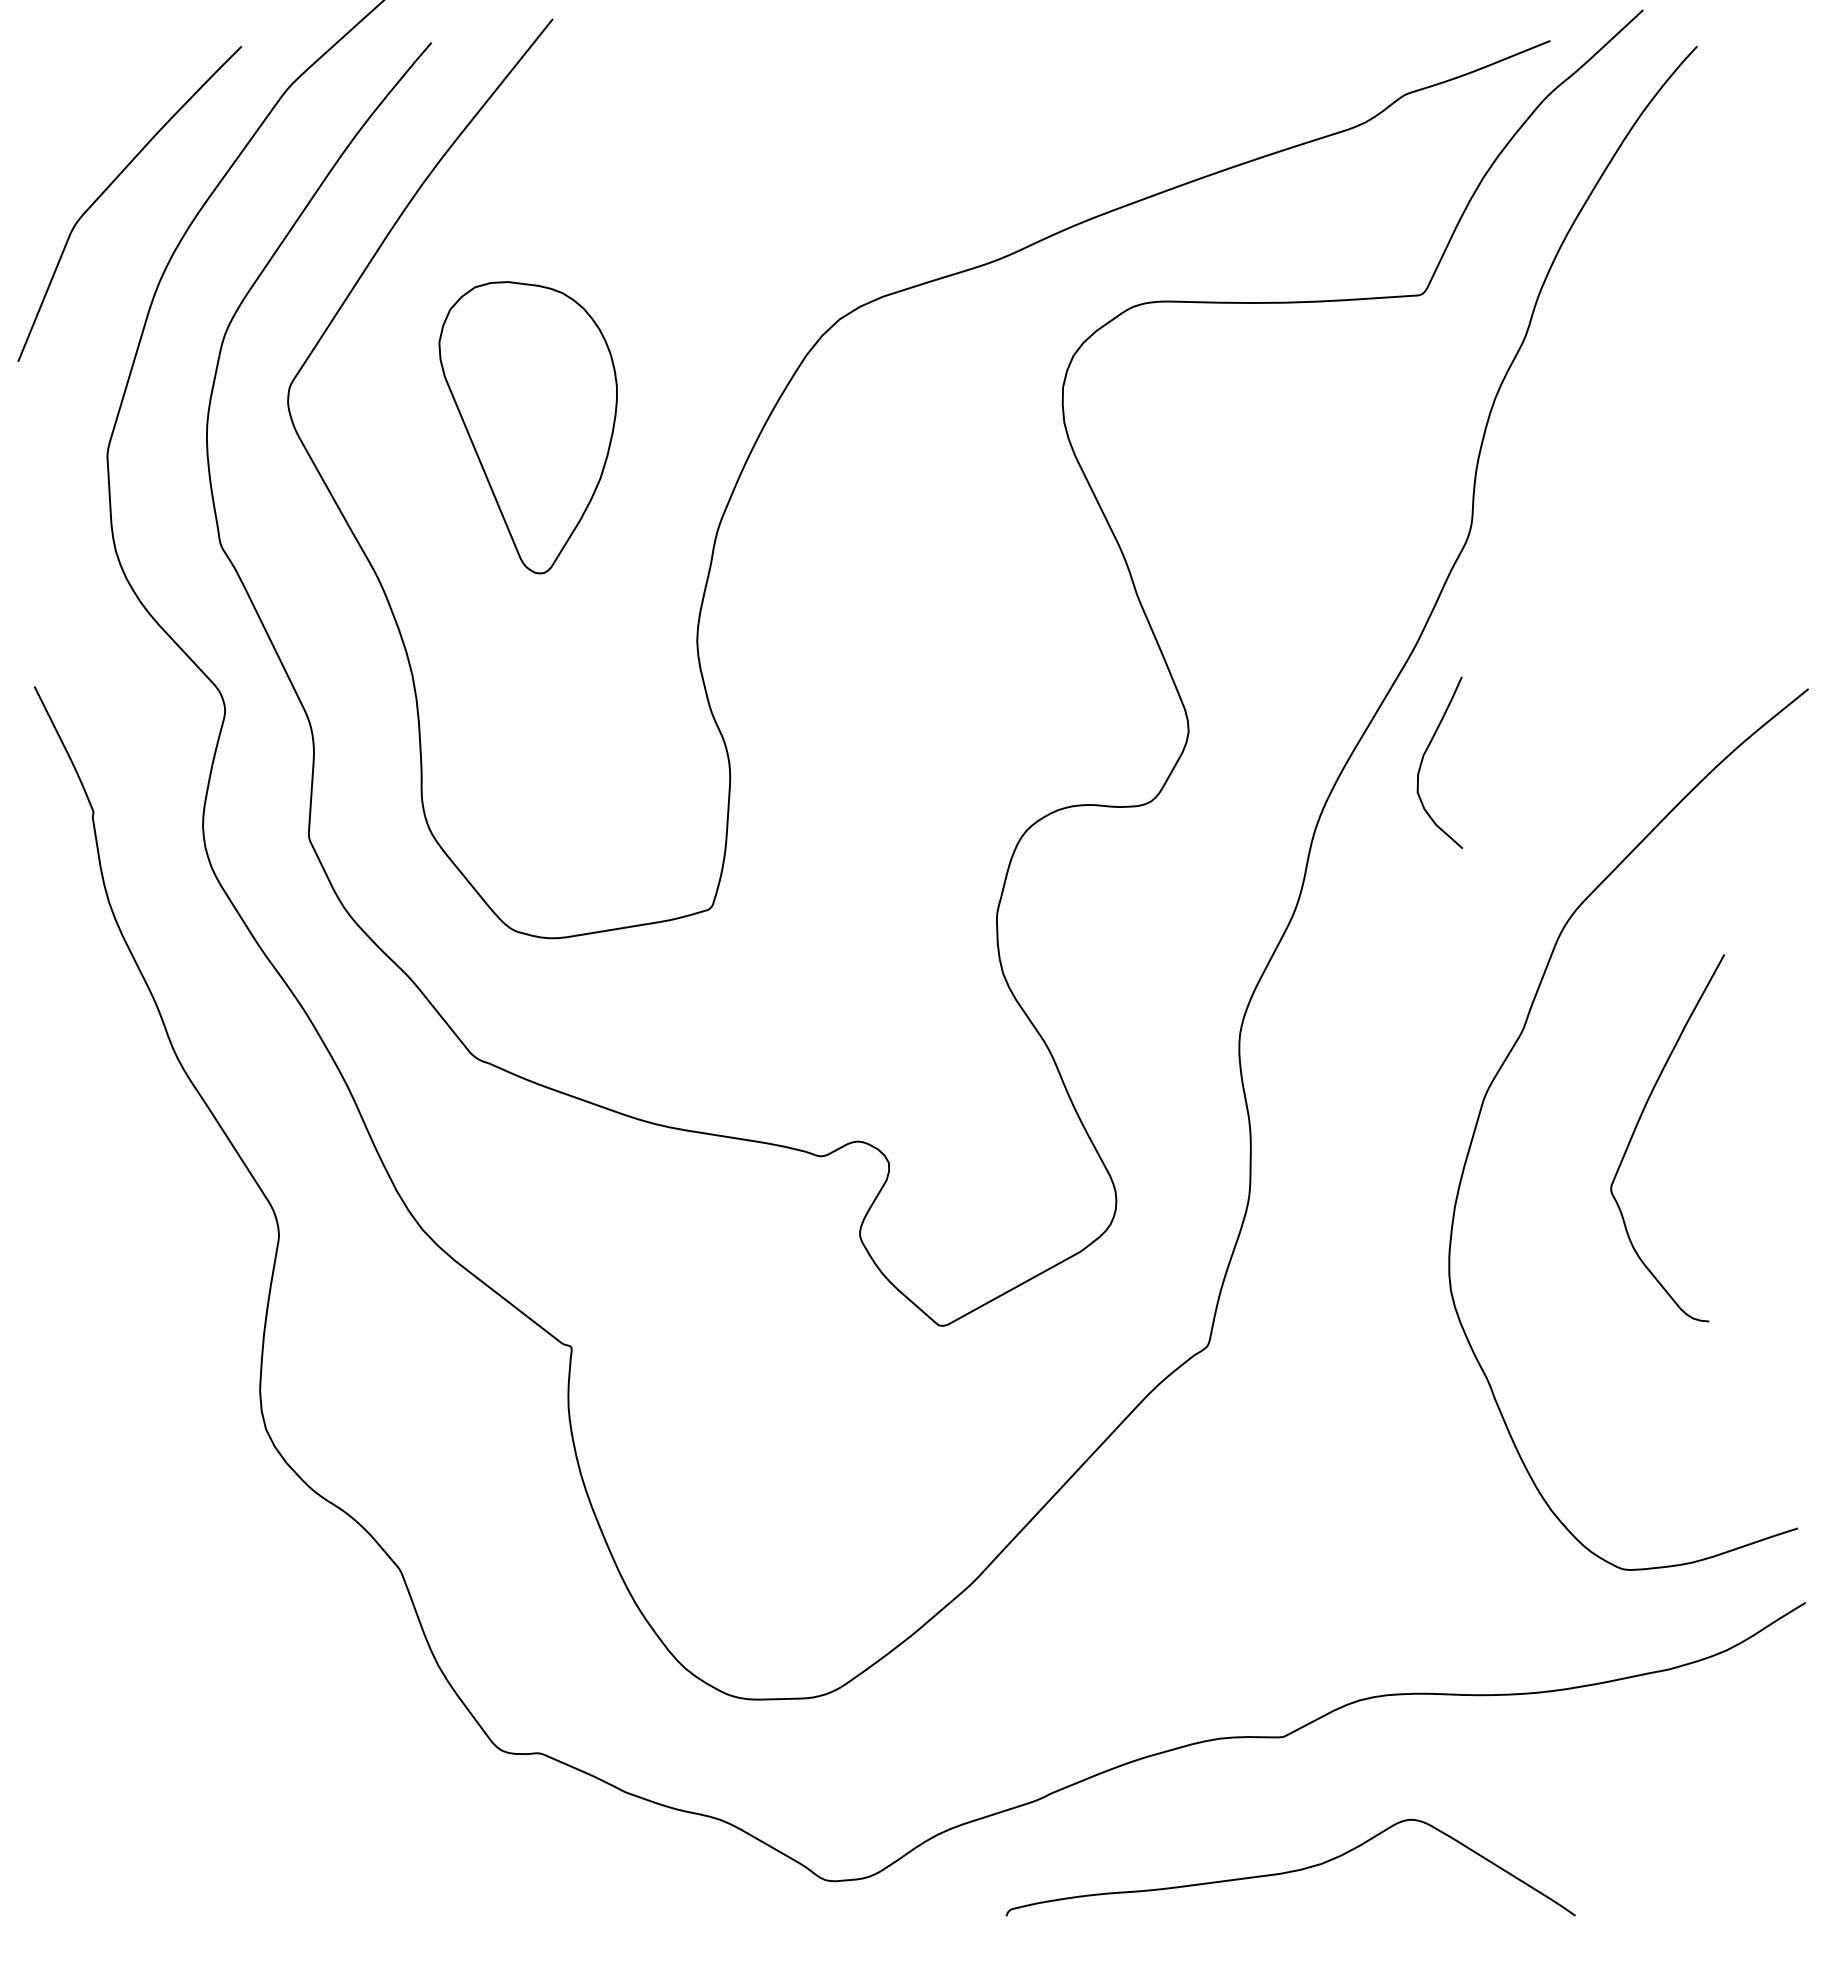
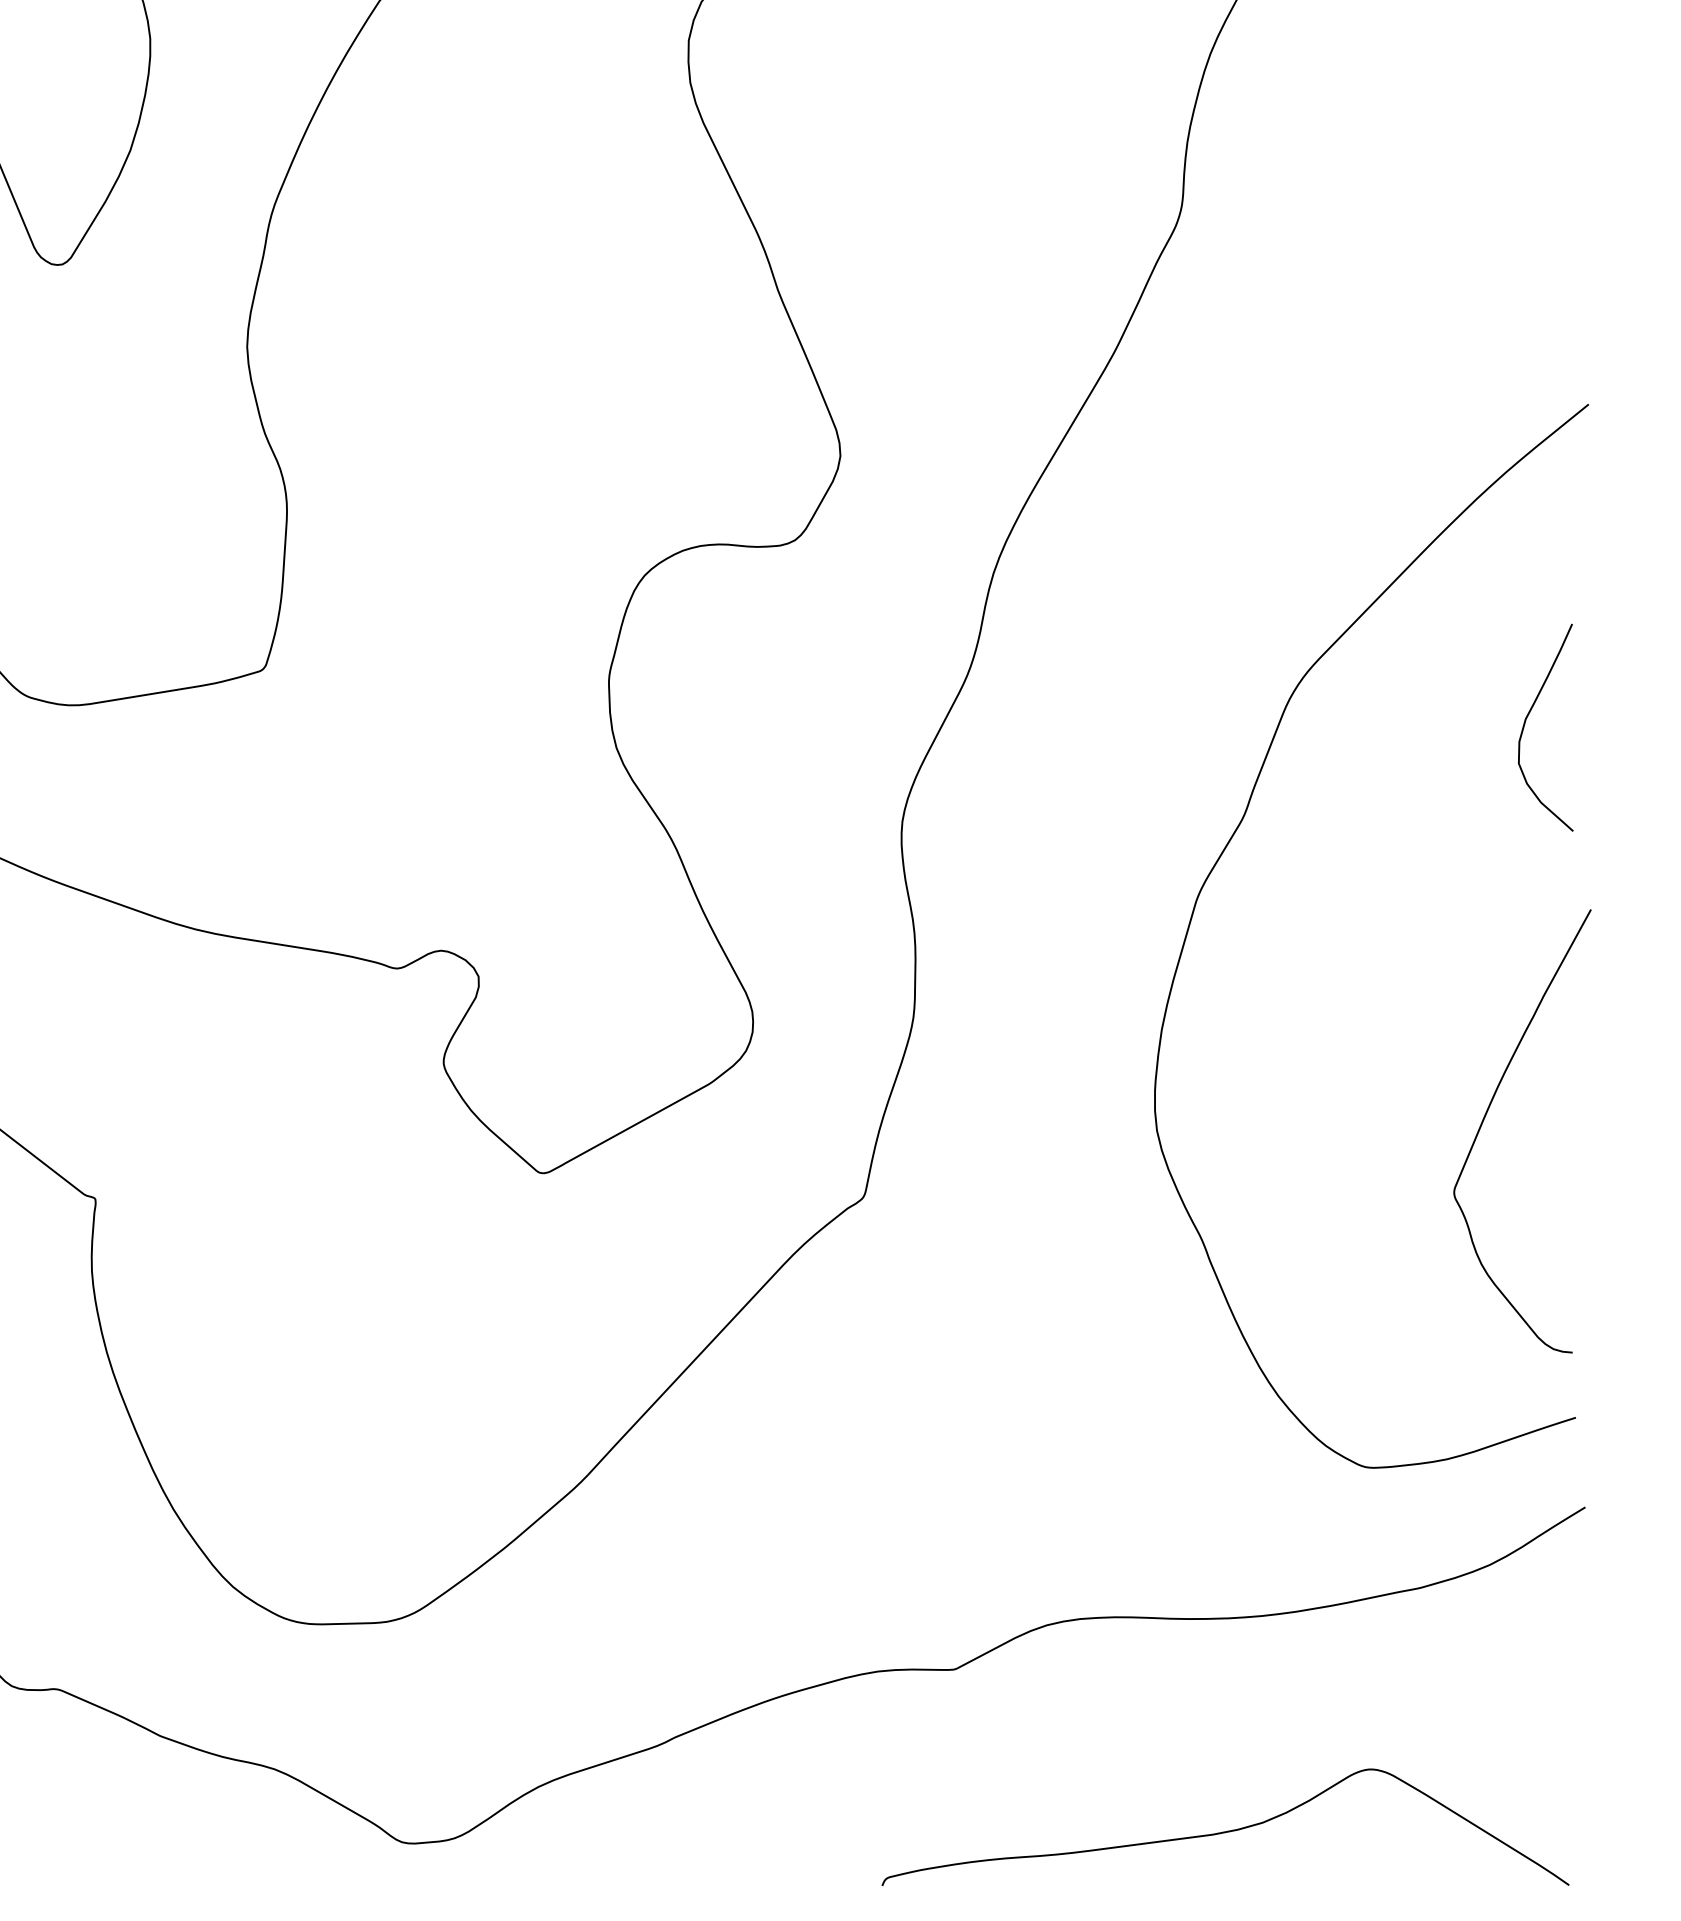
curve: (1425, 754) -> (1528, 717), moved
curve: (1638, 1124) -> (1487, 1114), moved
curve: (1290, 1870) -> (1225, 1830), moved

